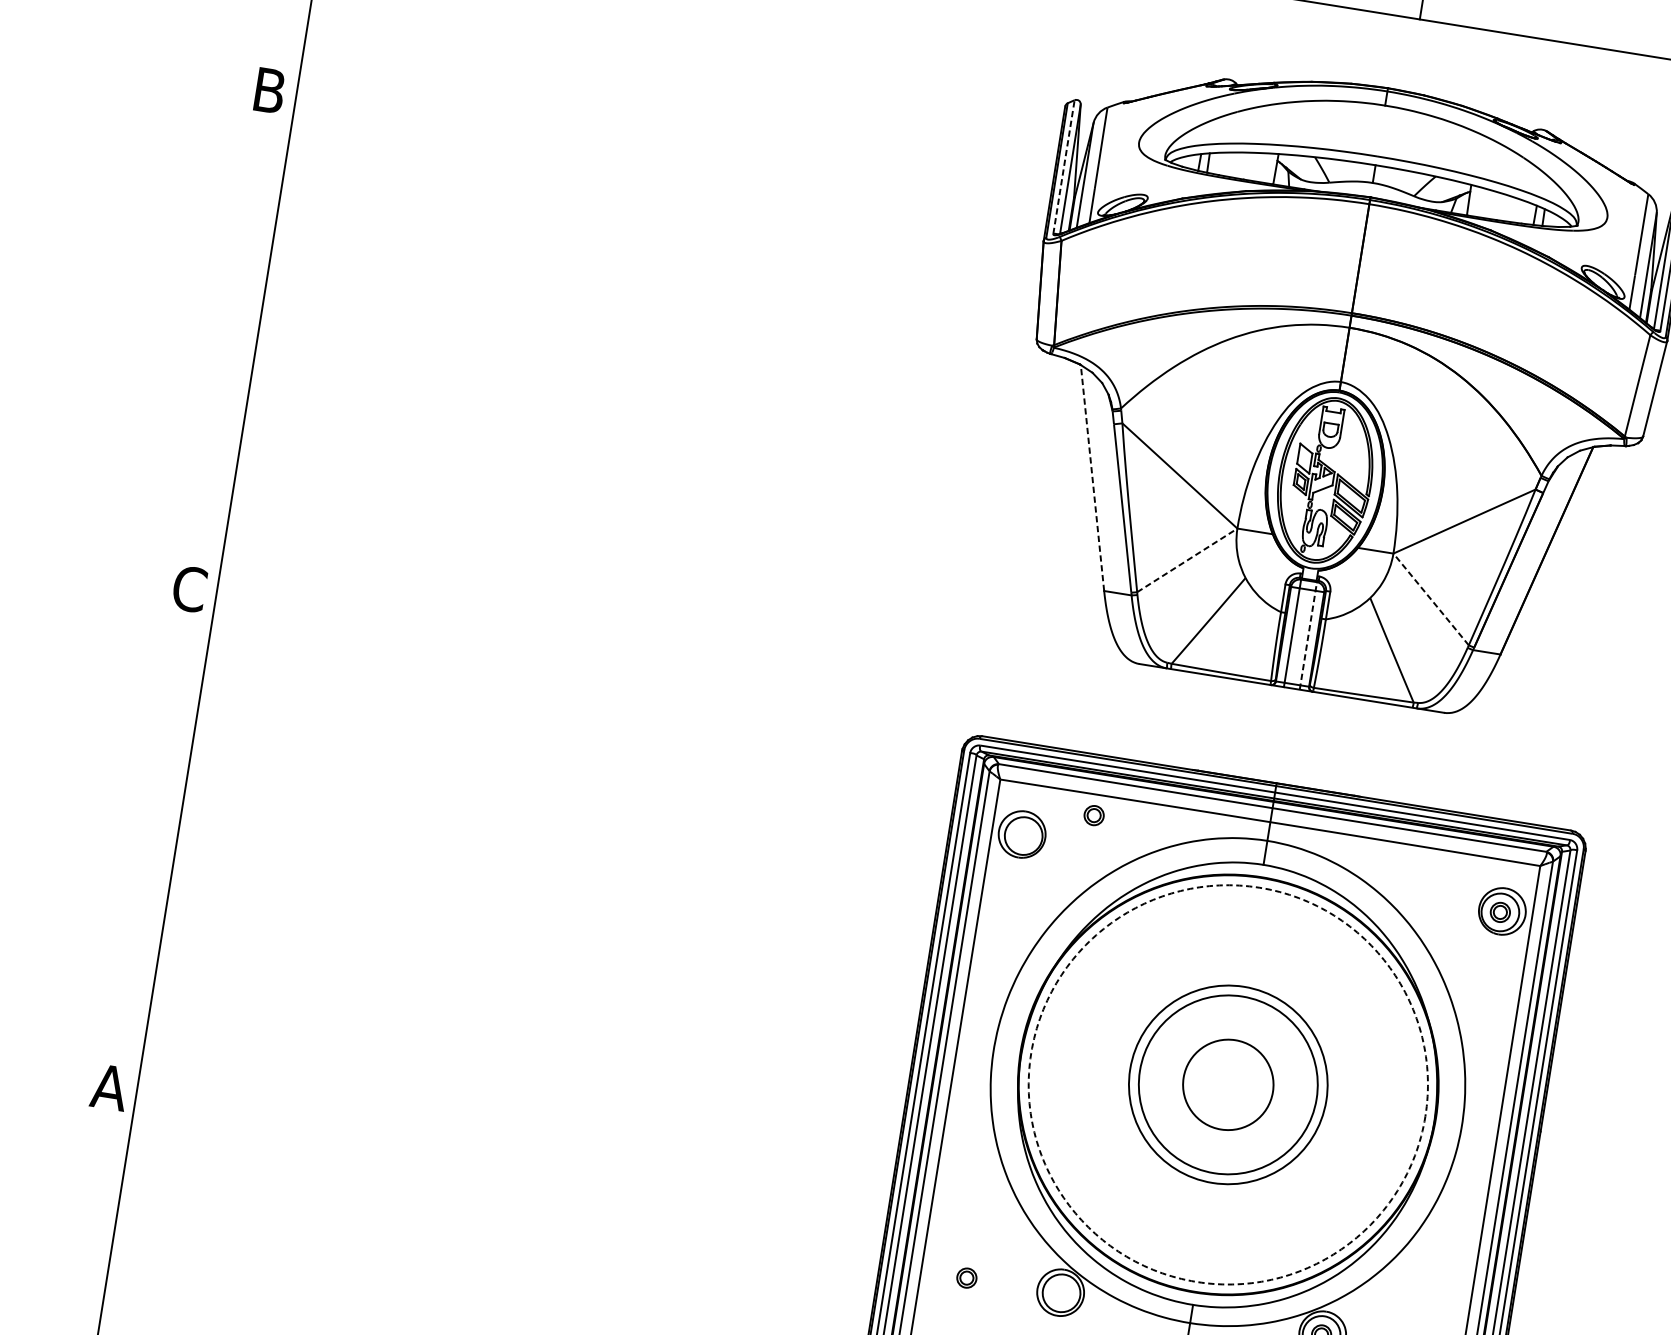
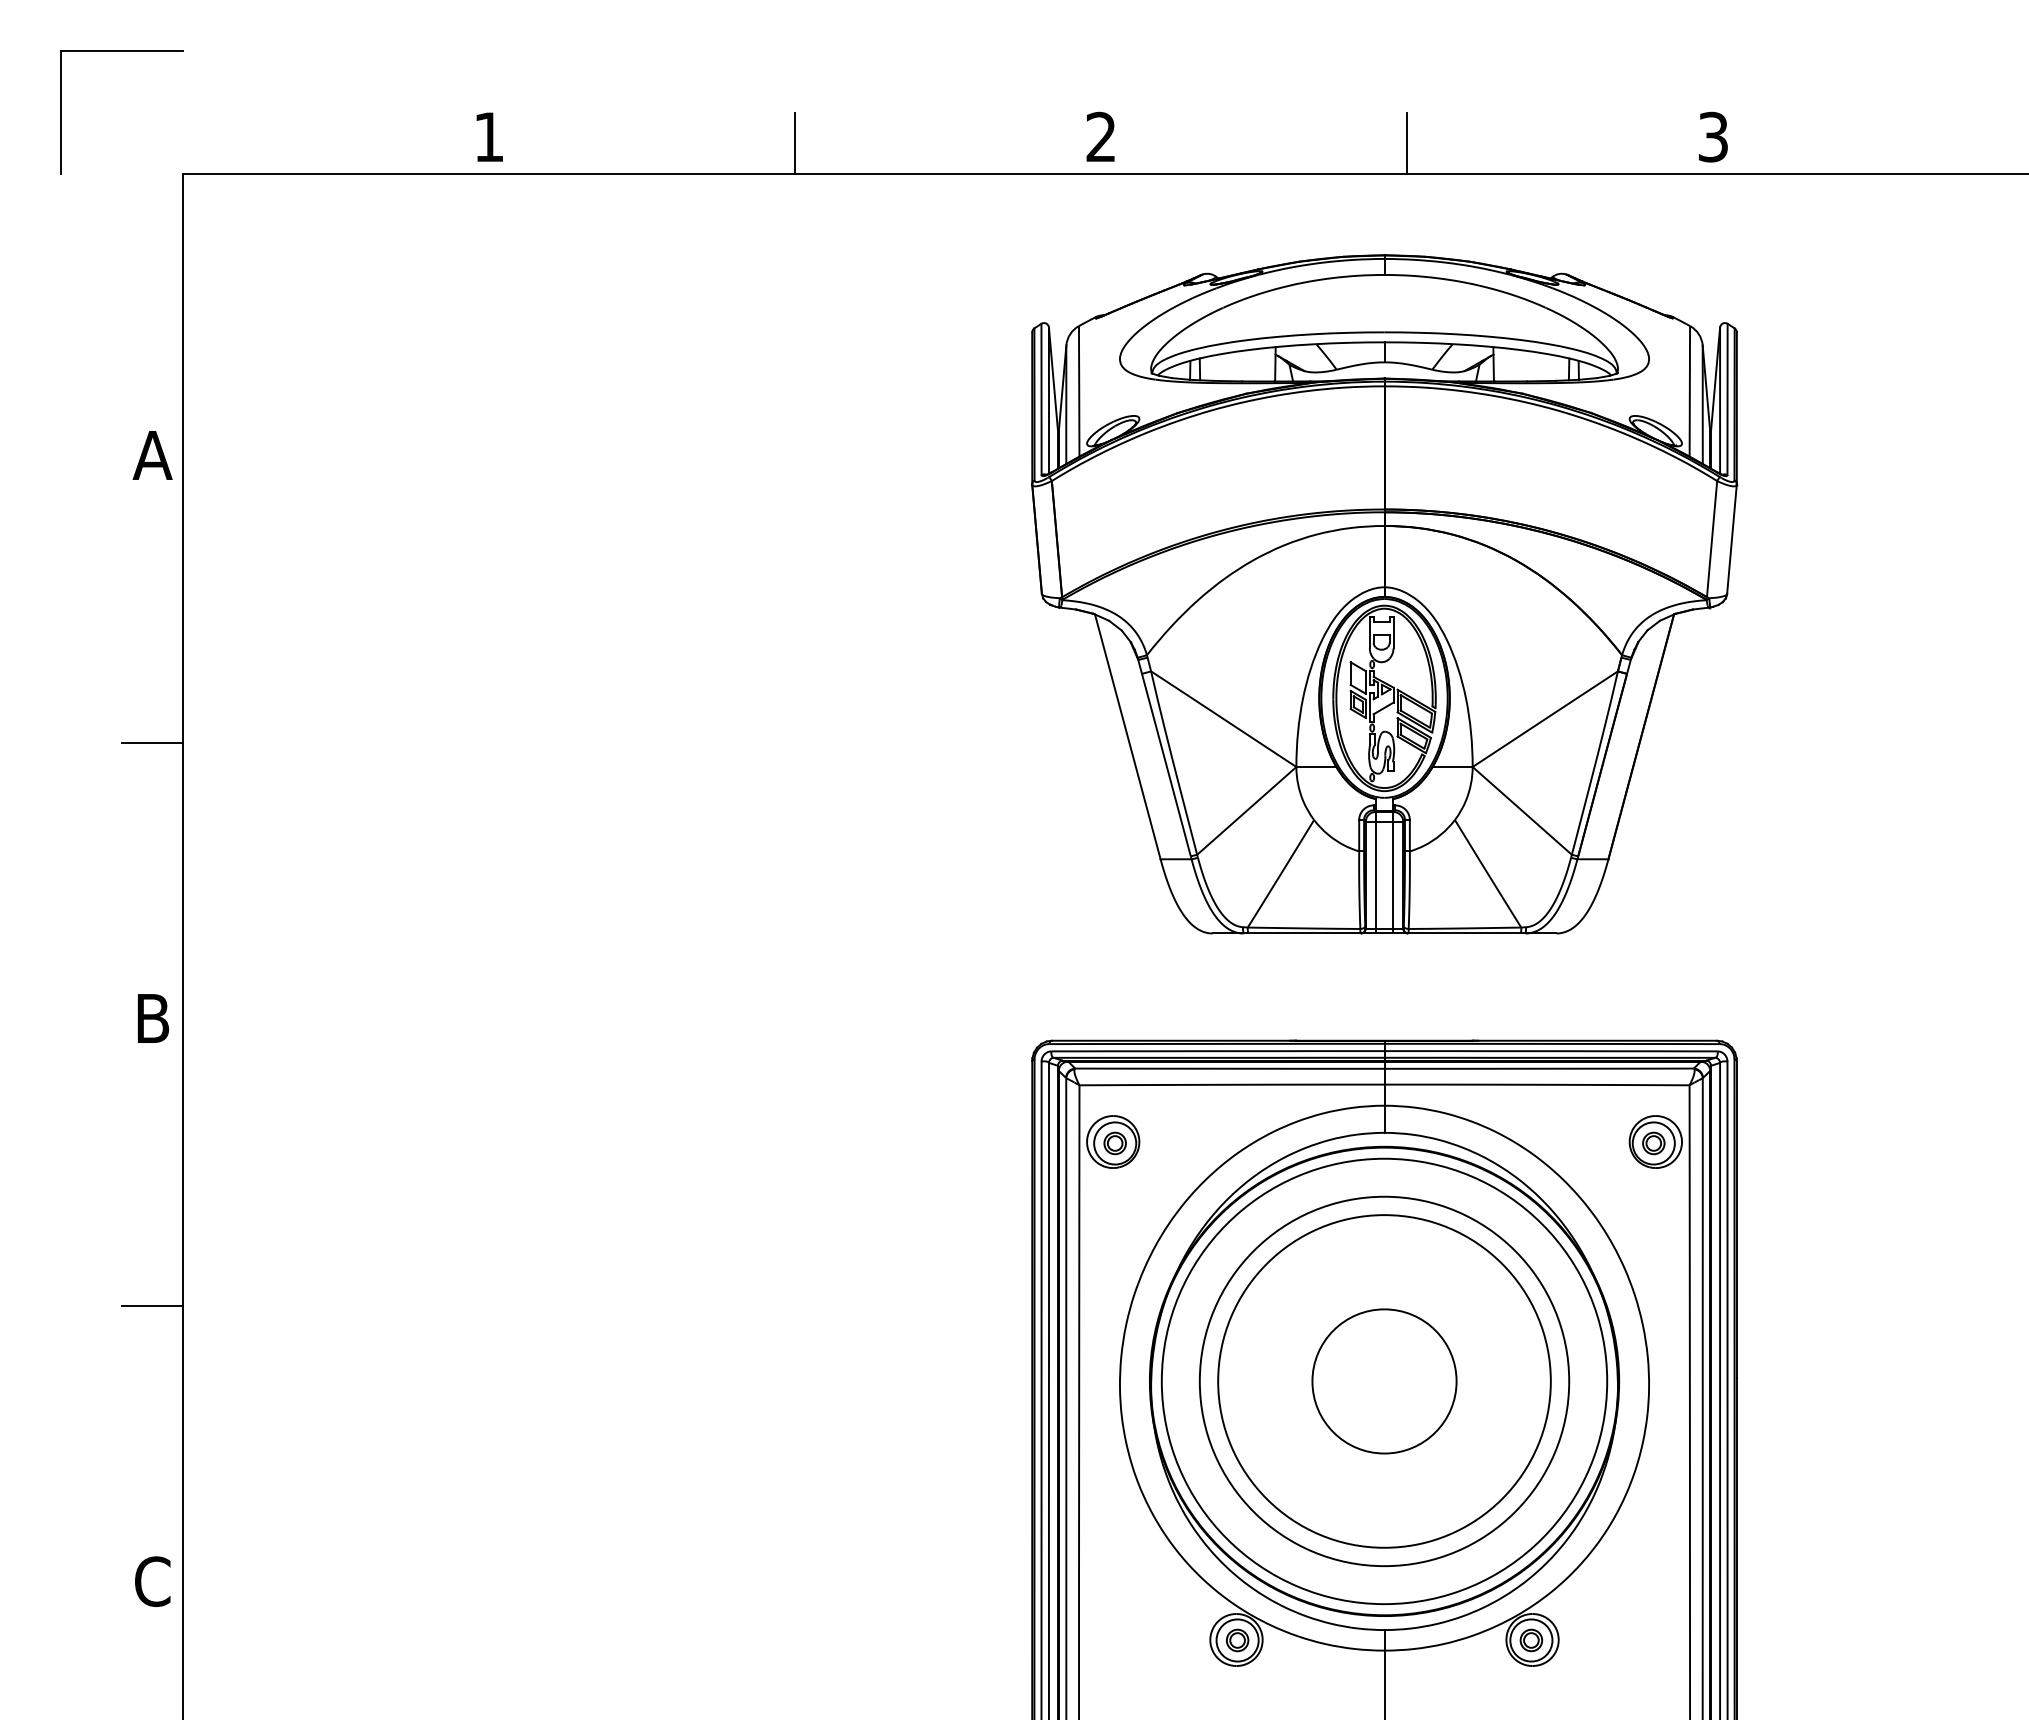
text: (269, 90) -> (152, 455), B -> A
line: (1063, 167) -> (1041, 399), dashed -> solid
line: (228, 345) -> (152, 743), added
line: (1092, 477) -> (1127, 736), dashed -> solid
line: (1187, 560) -> (1247, 810), dashed -> solid
text: (189, 589) -> (152, 1018), C -> B
line: (1430, 599) -> (1521, 810), dashed -> solid
line: (1308, 635) -> (1393, 872), dashed -> solid
part: (1093, 815) -> (1114, 1143), moved
line: (148, 843) -> (152, 1306), added
circle: (1228, 1084) -> (1384, 1381), dashed -> solid
circle: (1228, 1084) -> (1384, 1381), size x1.43
circle: (1228, 1084) -> (1384, 1381), size x1.67
circle: (1228, 1084) -> (1384, 1381), size x1.67
text: (109, 1087) -> (152, 1581), A -> C
part: (966, 1278) -> (1237, 1640), moved

